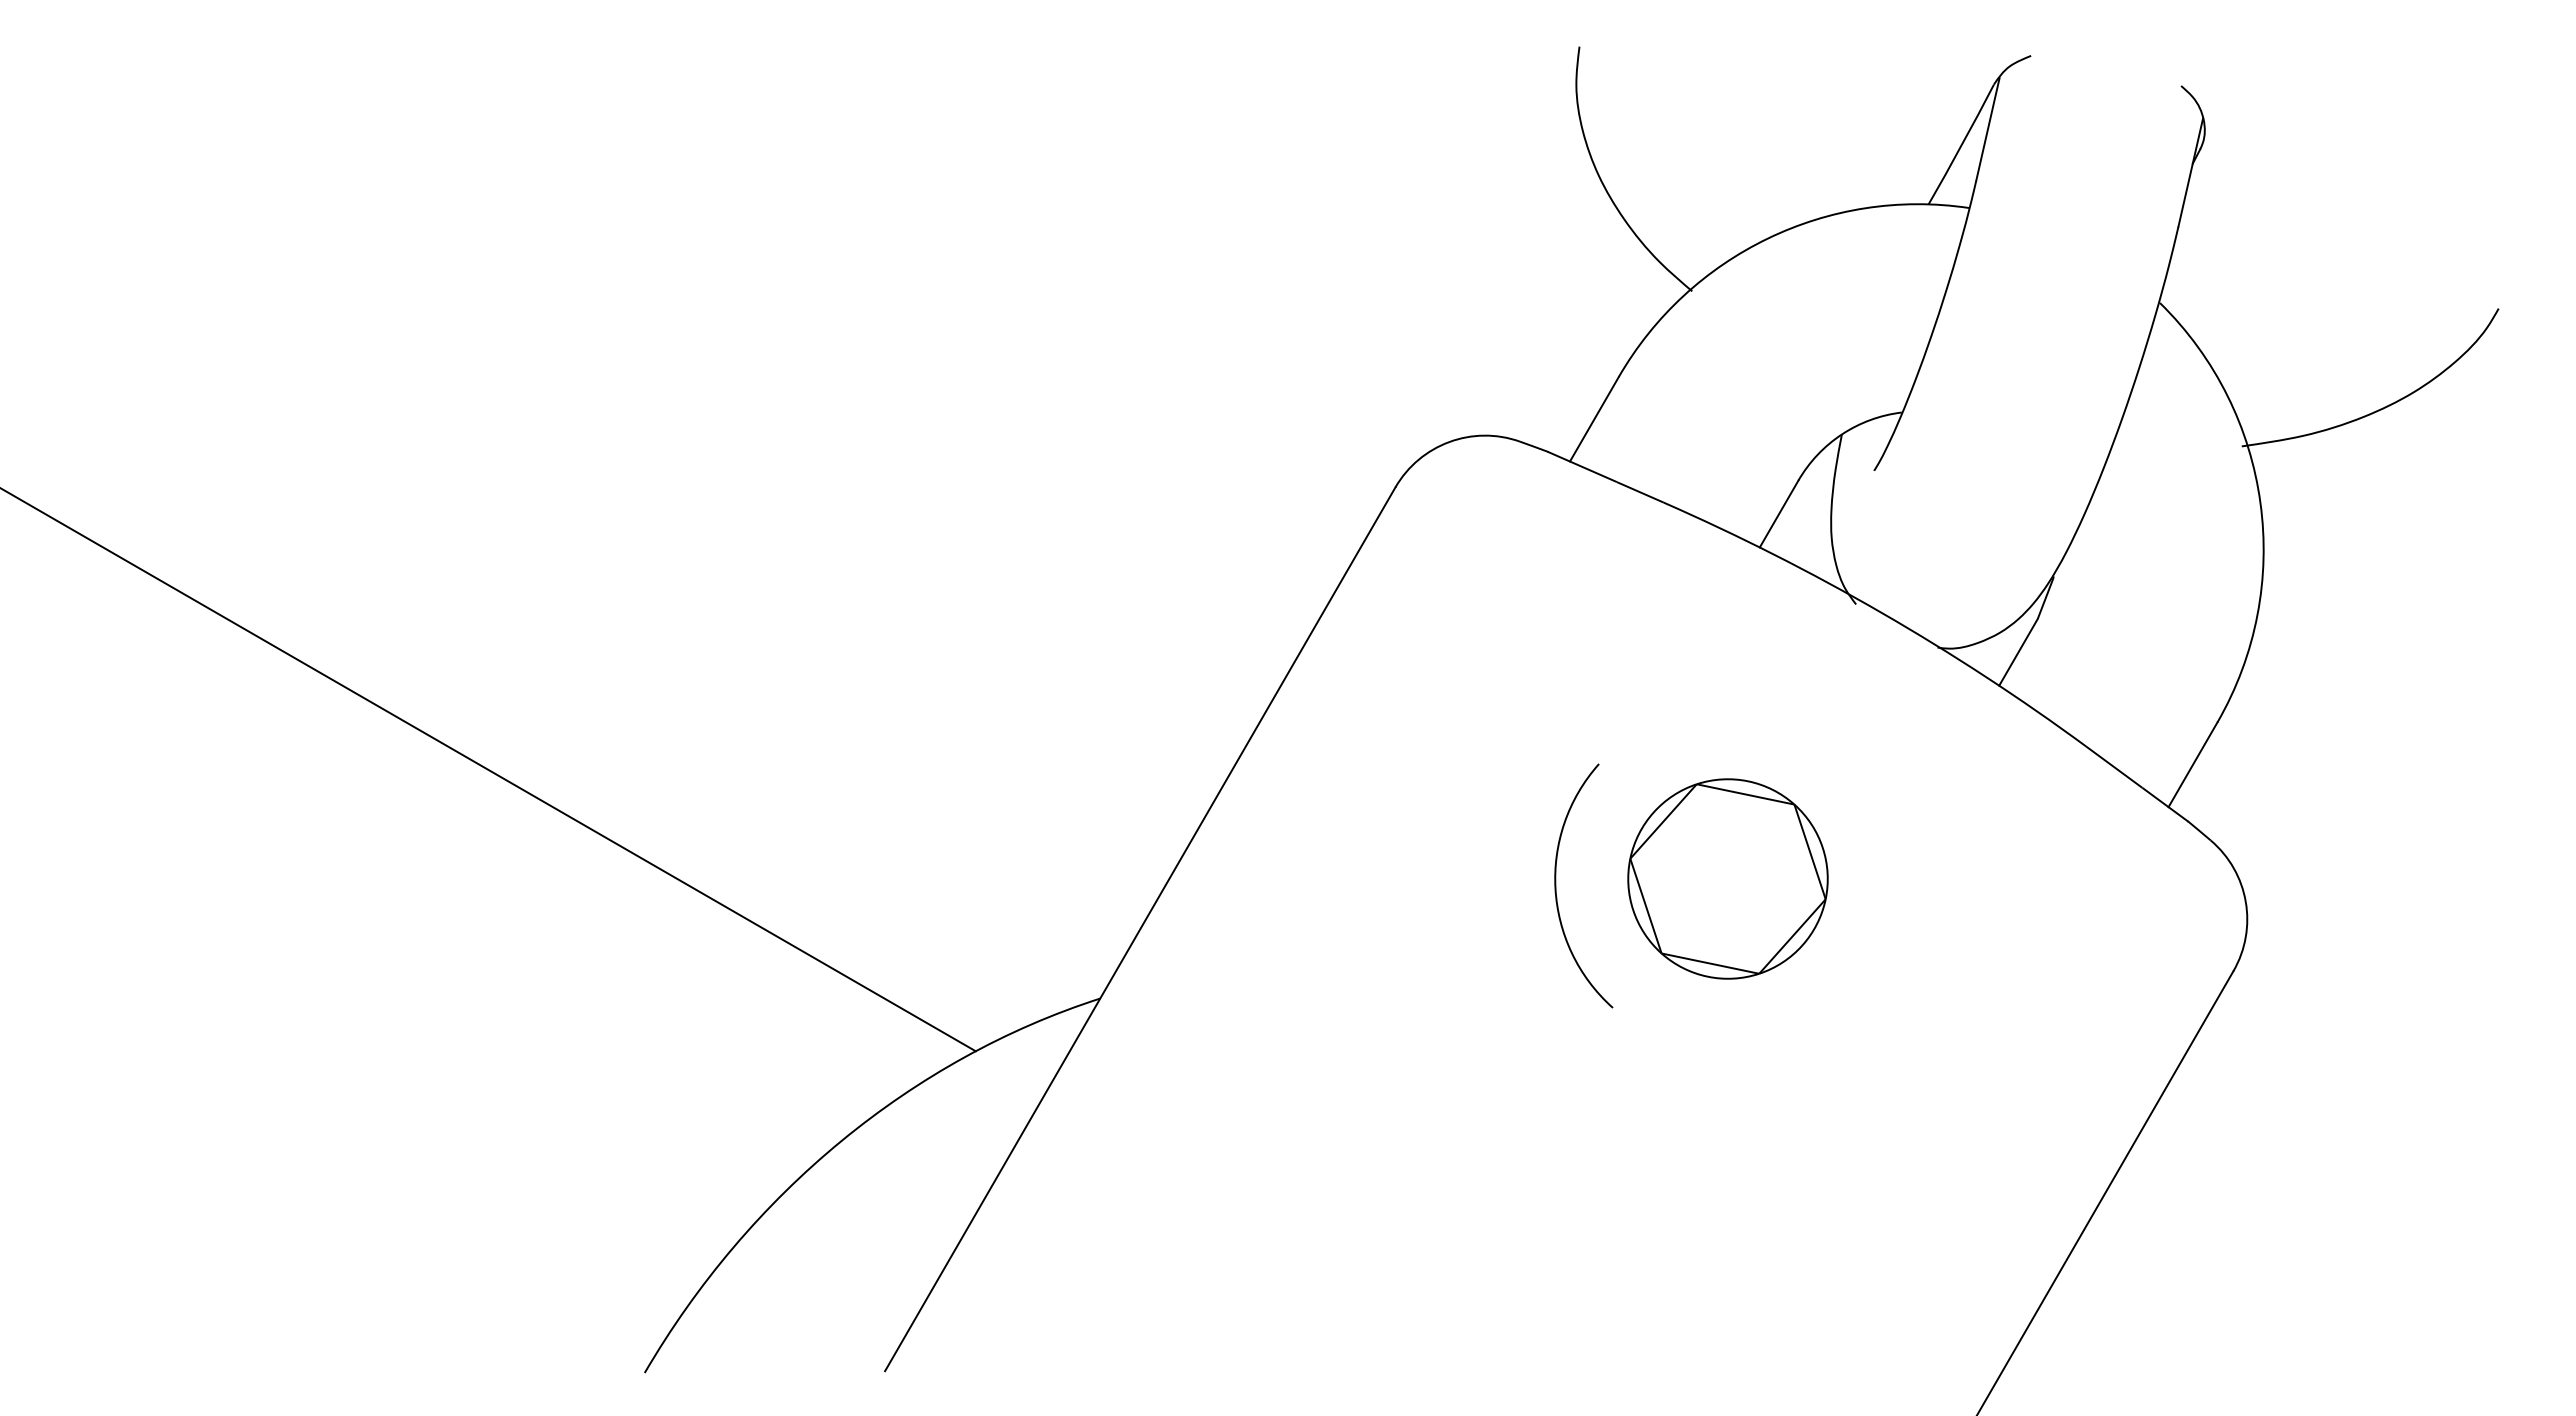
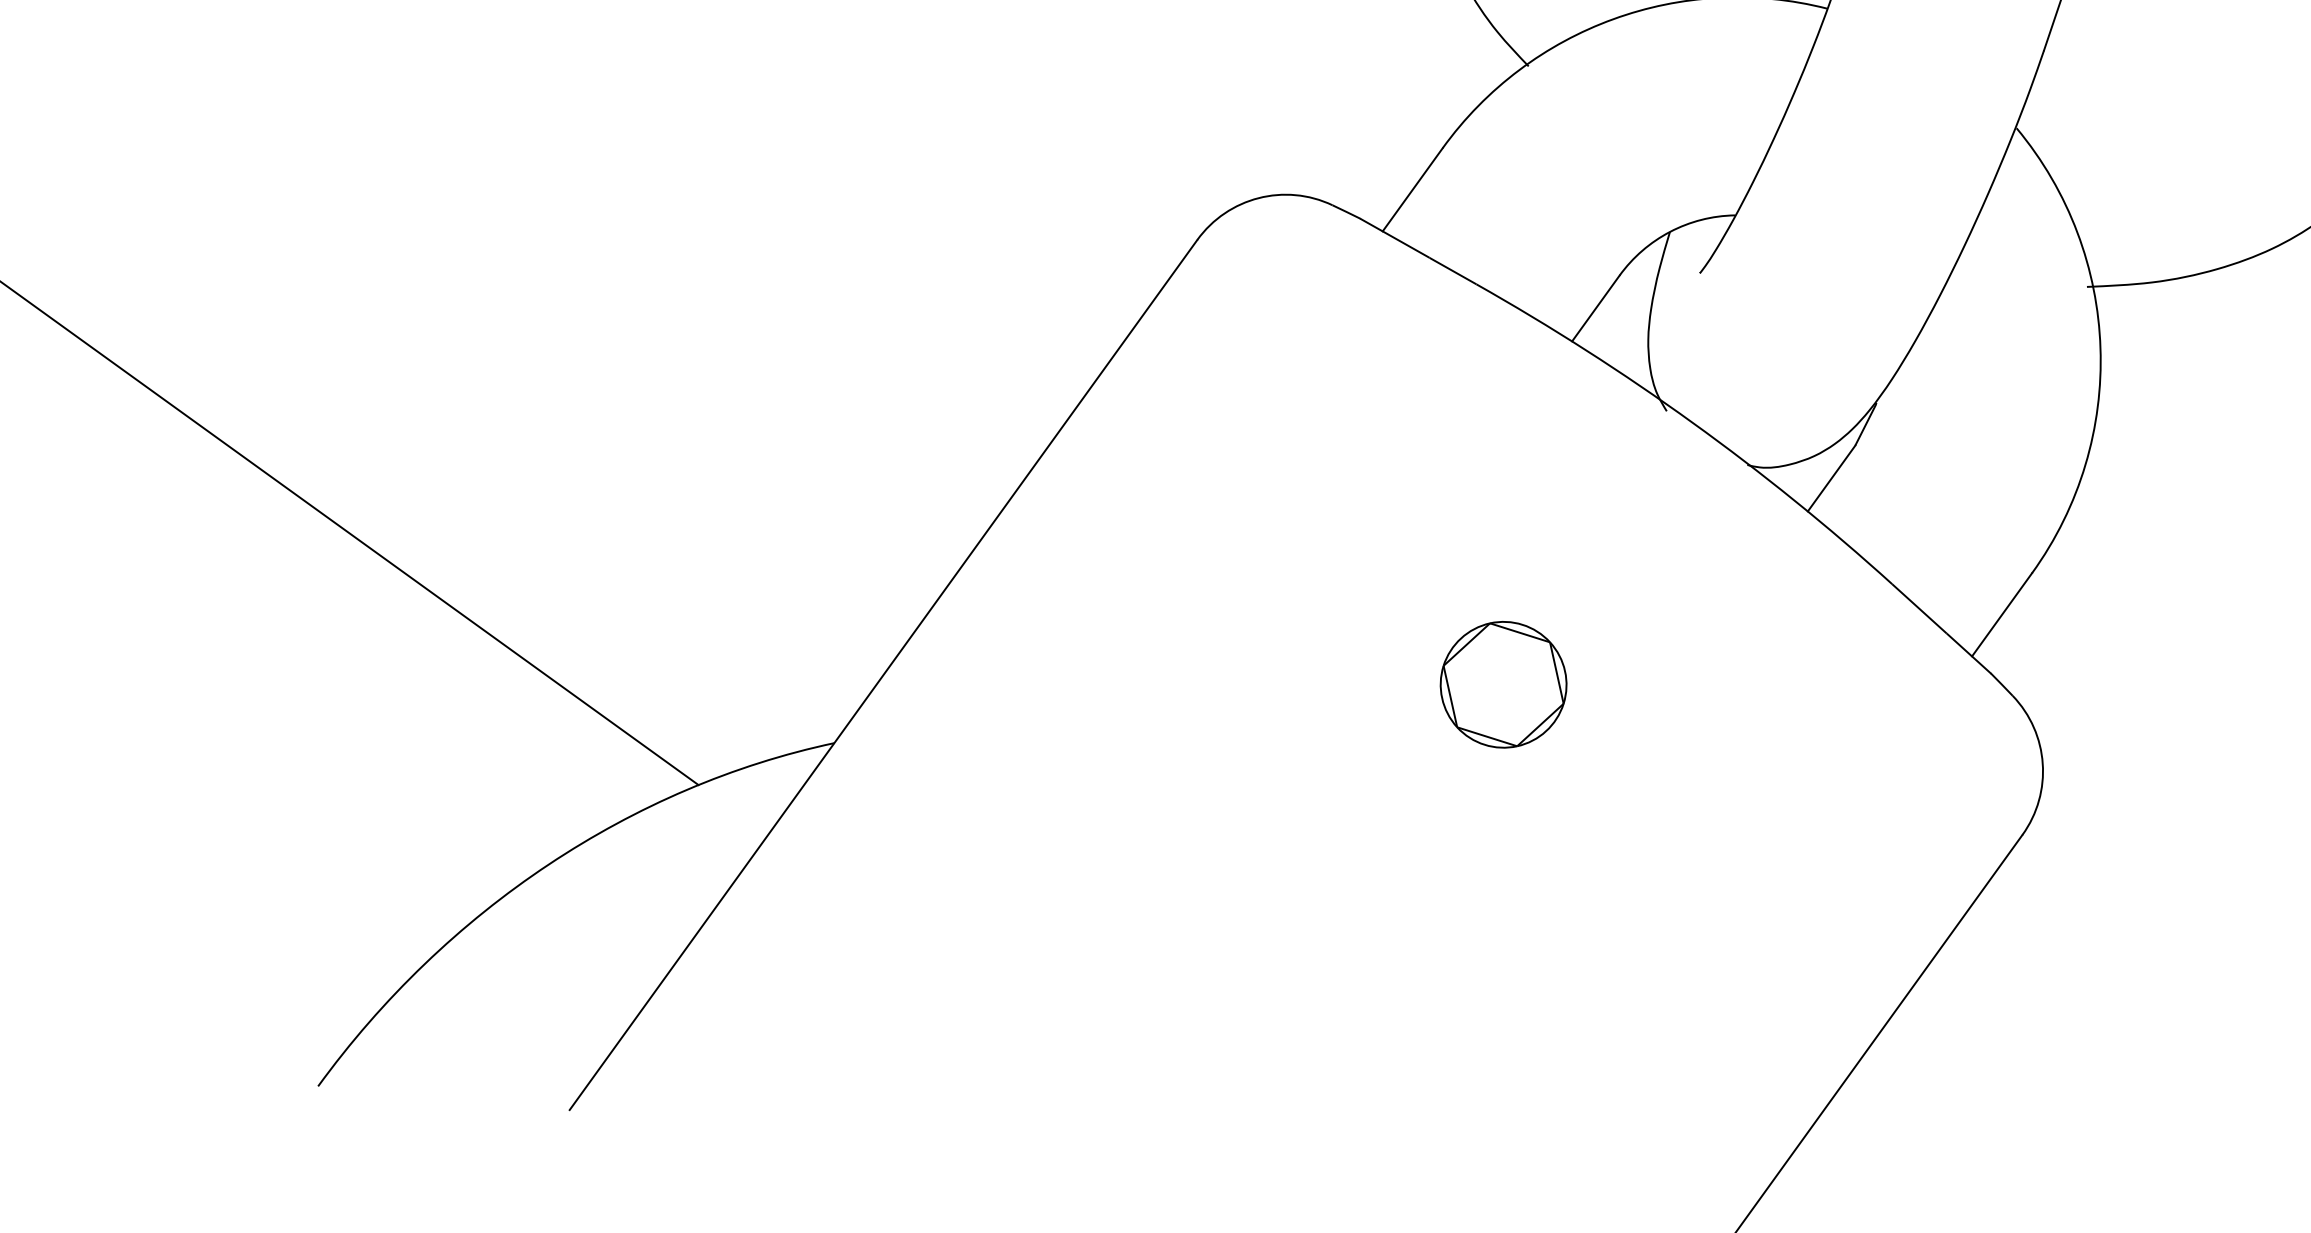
part: (1727, 878) -> (1503, 684), size x0.6
arc: (1556, 885) -> (1323, 673), removed

